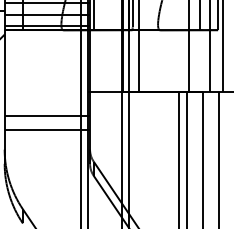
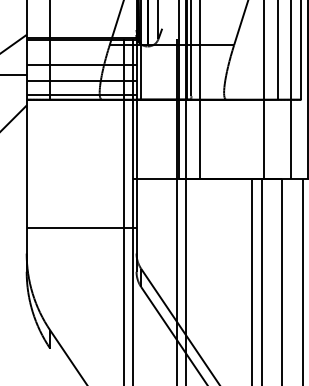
line: (47, 116) -> (81, 210), removed

